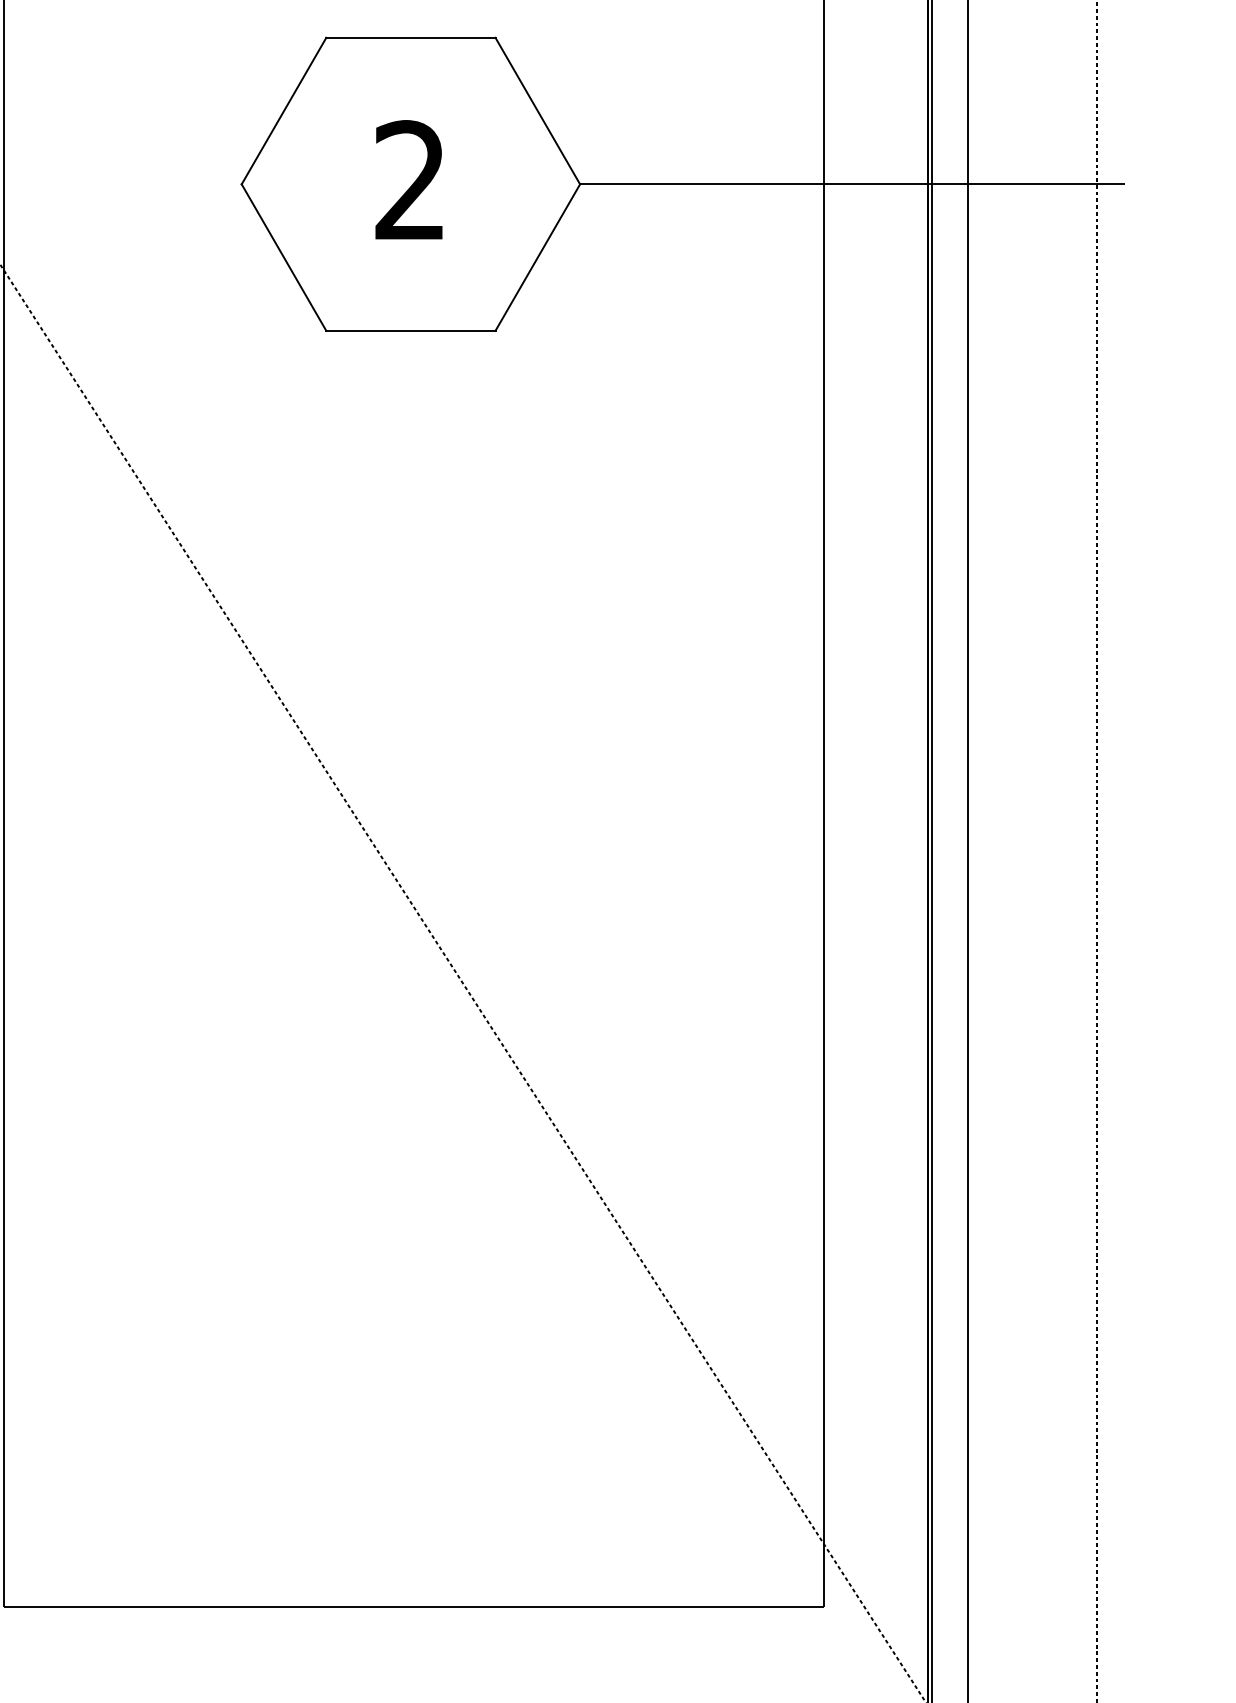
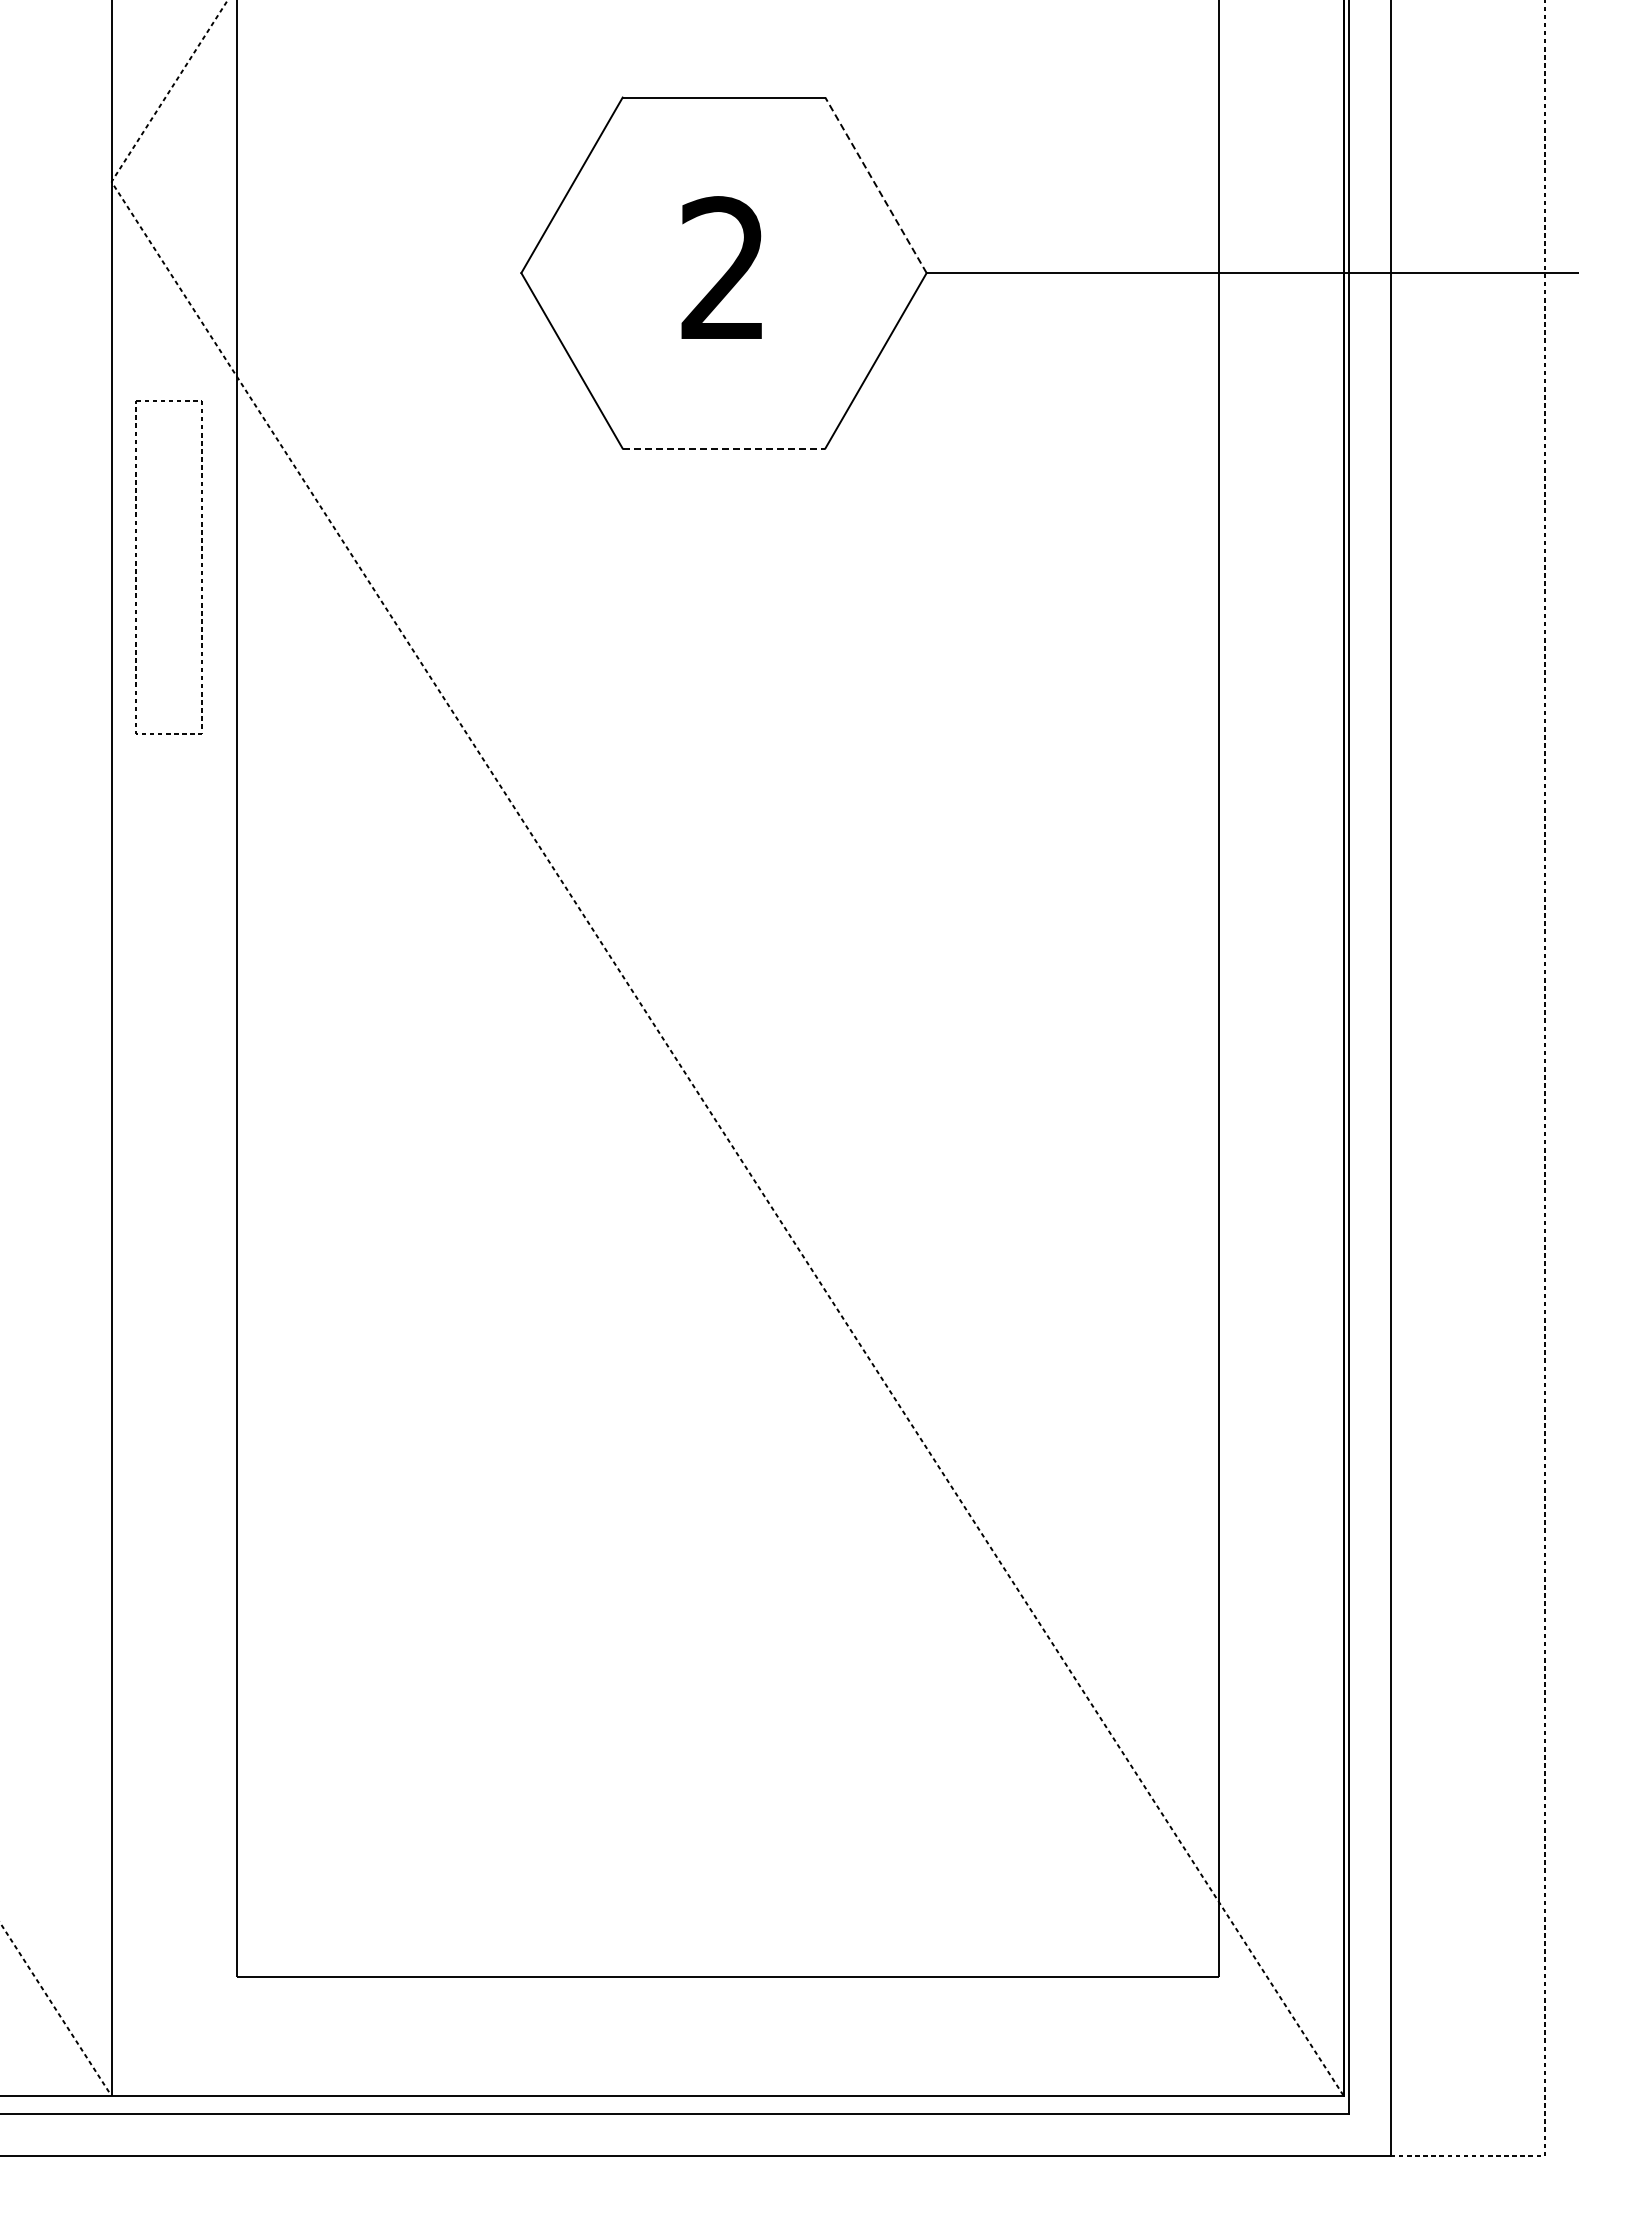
line: (537, 110) -> (875, 184), solid -> dashed
line: (411, 330) -> (724, 448), solid -> dashed

